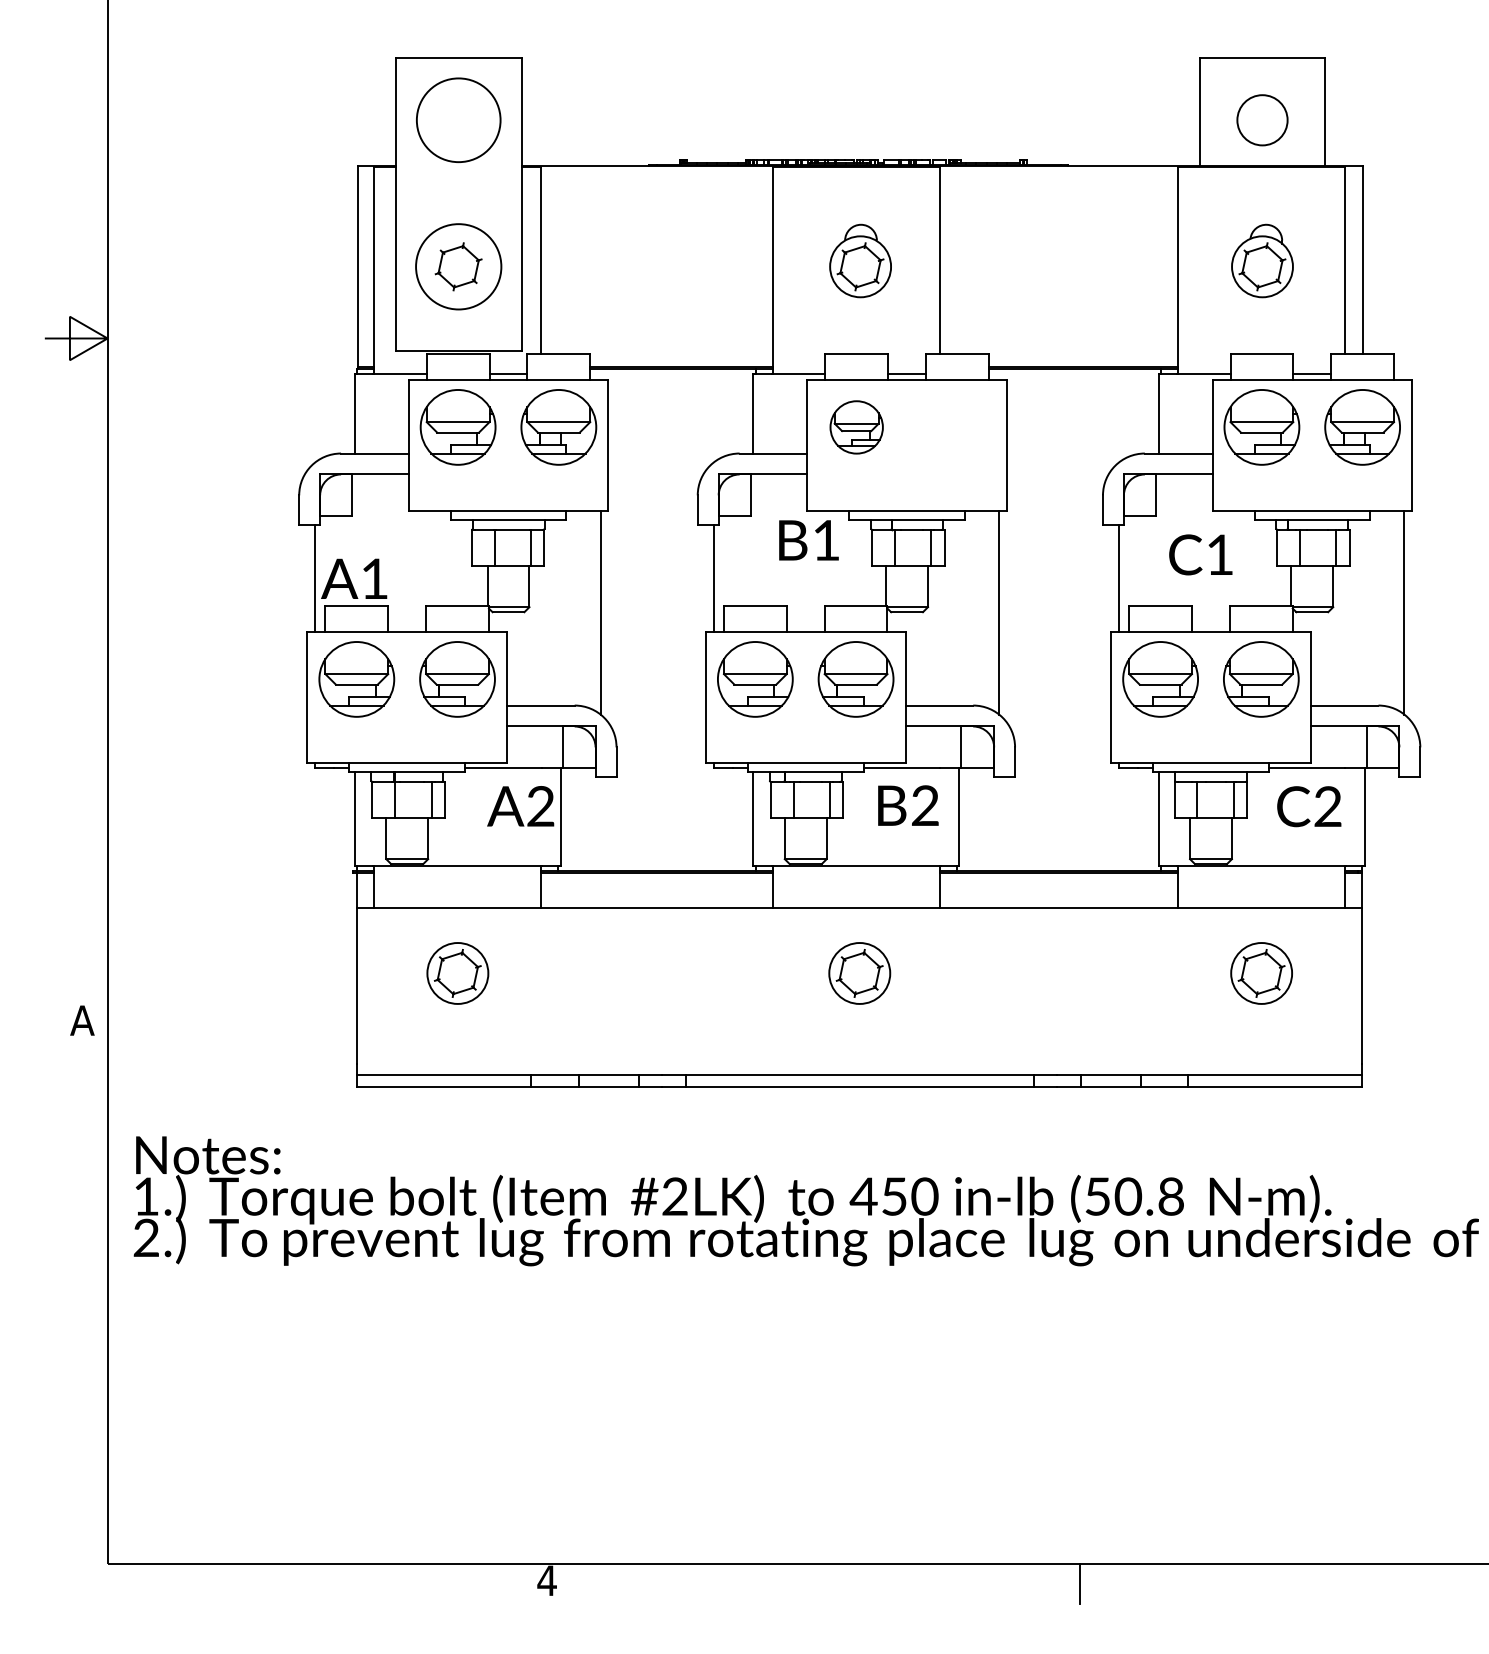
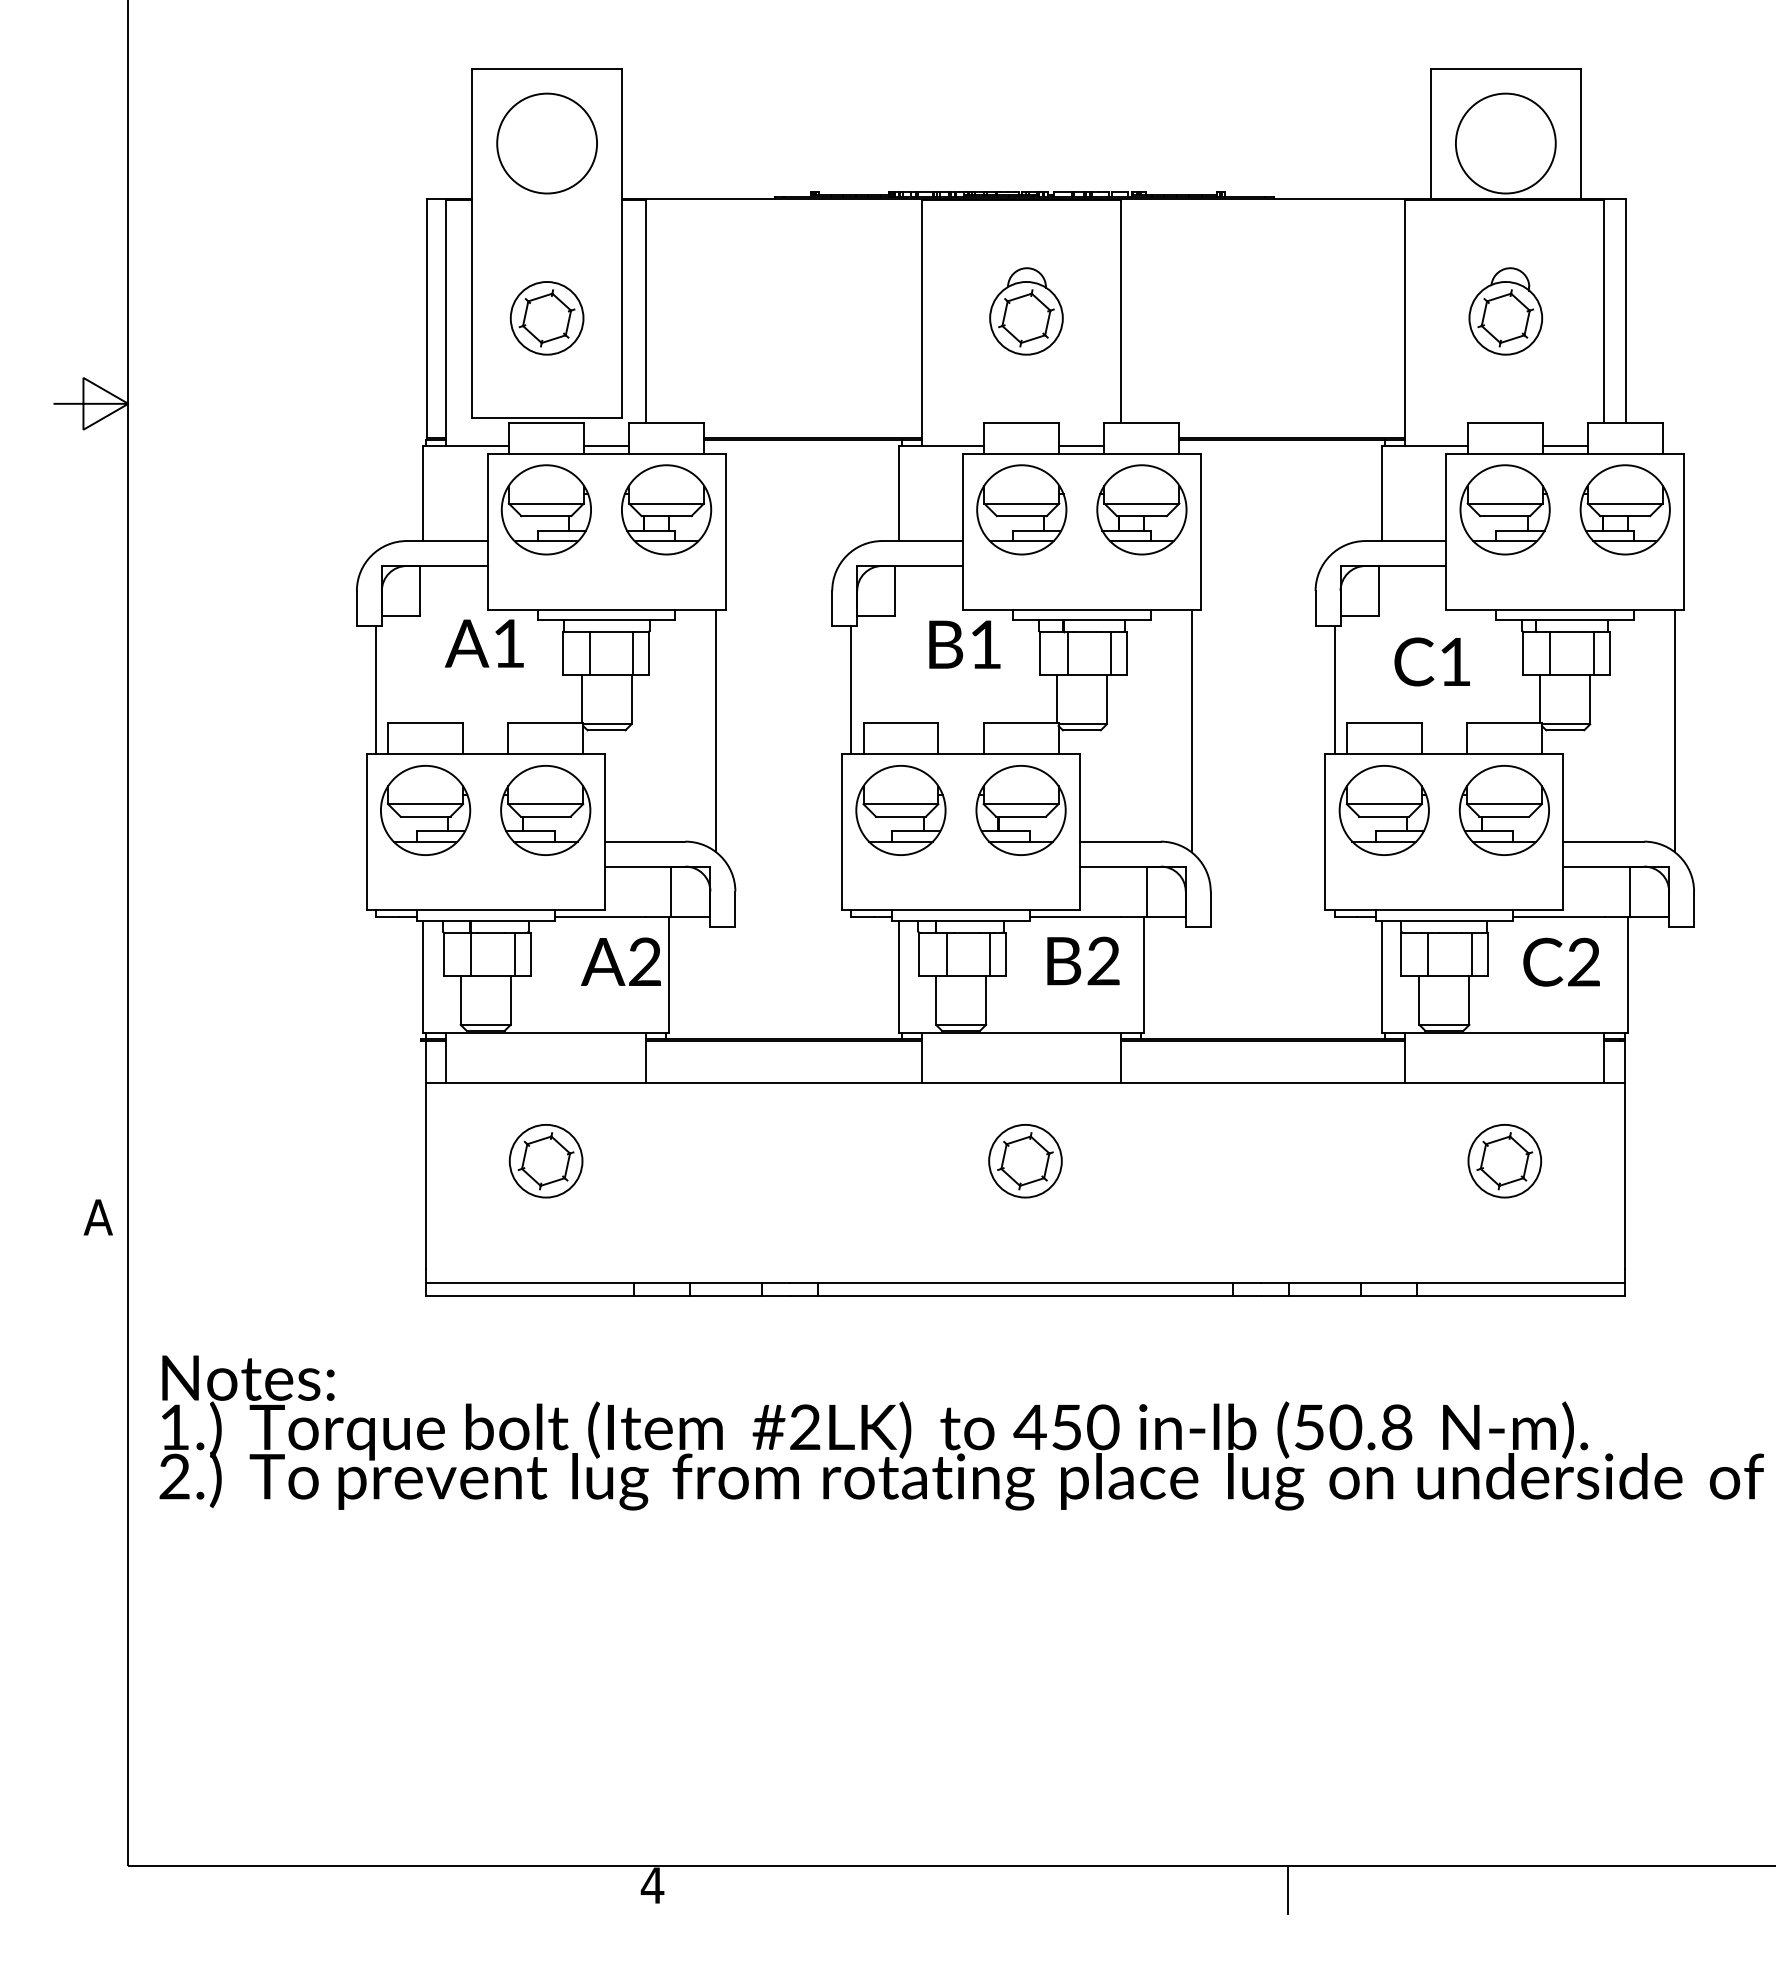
circle: (1262, 120) -> (1505, 143), size x1.67
circle: (458, 266) -> (546, 318), size x0.71
part: (856, 427) -> (1021, 509), size x1.43
part: (957, 427) -> (1141, 509), added
text: (354, 578) -> (484, 643), moved

